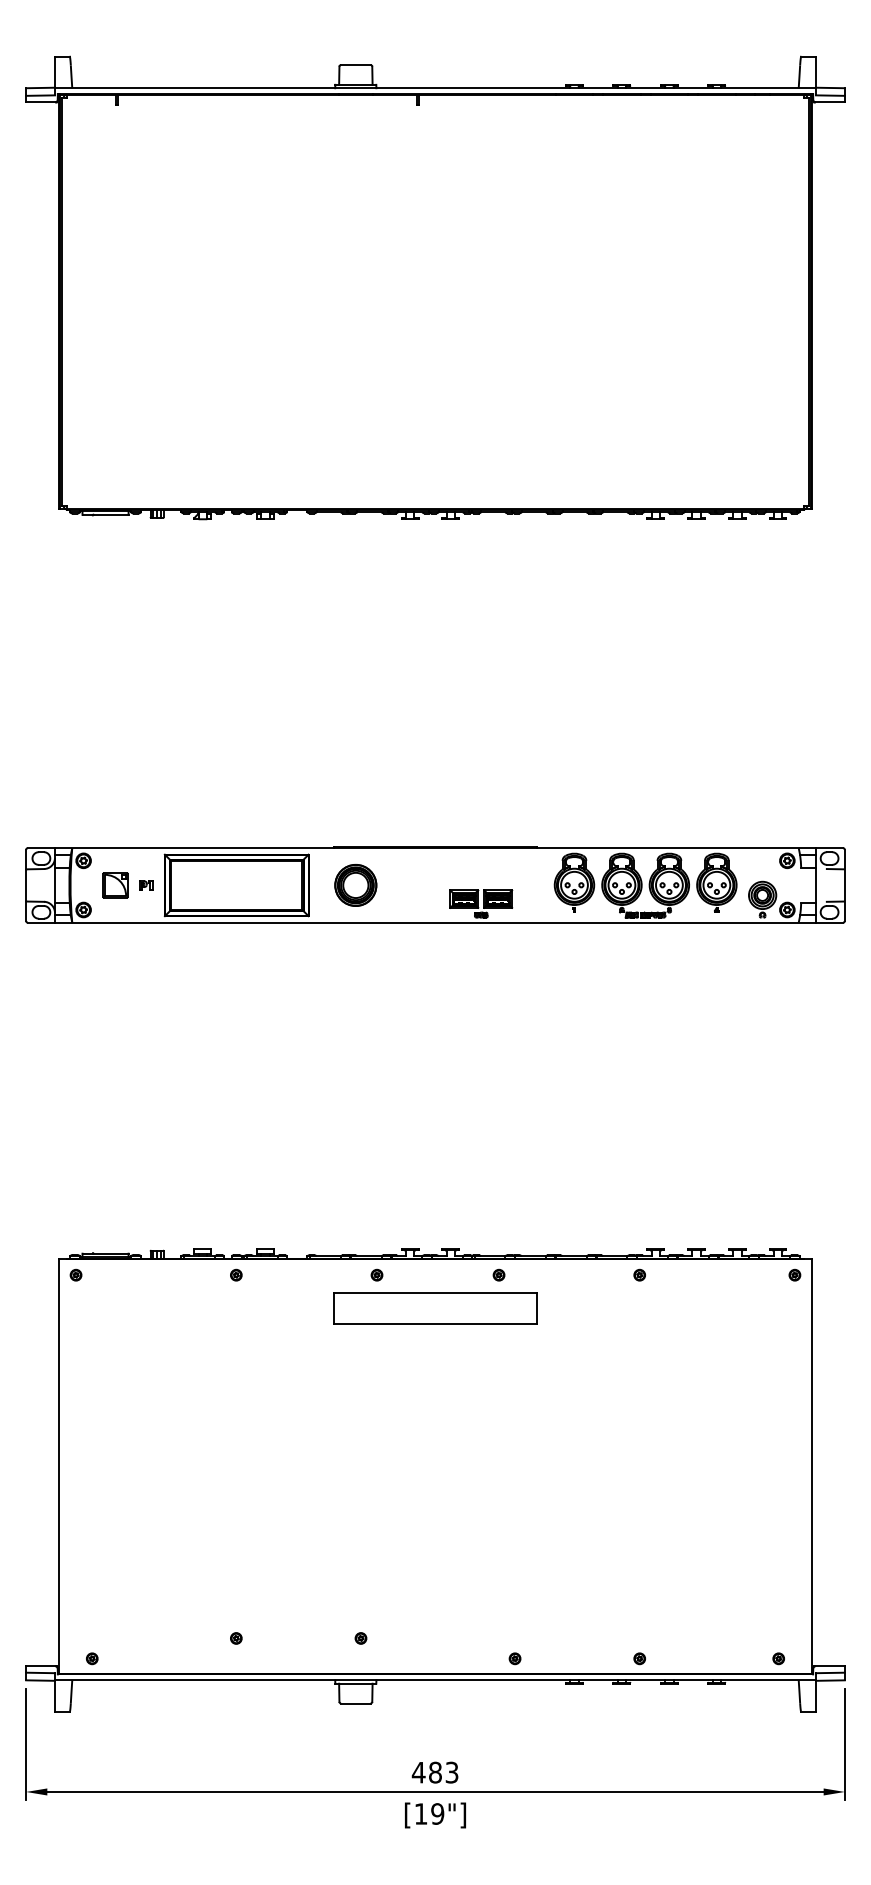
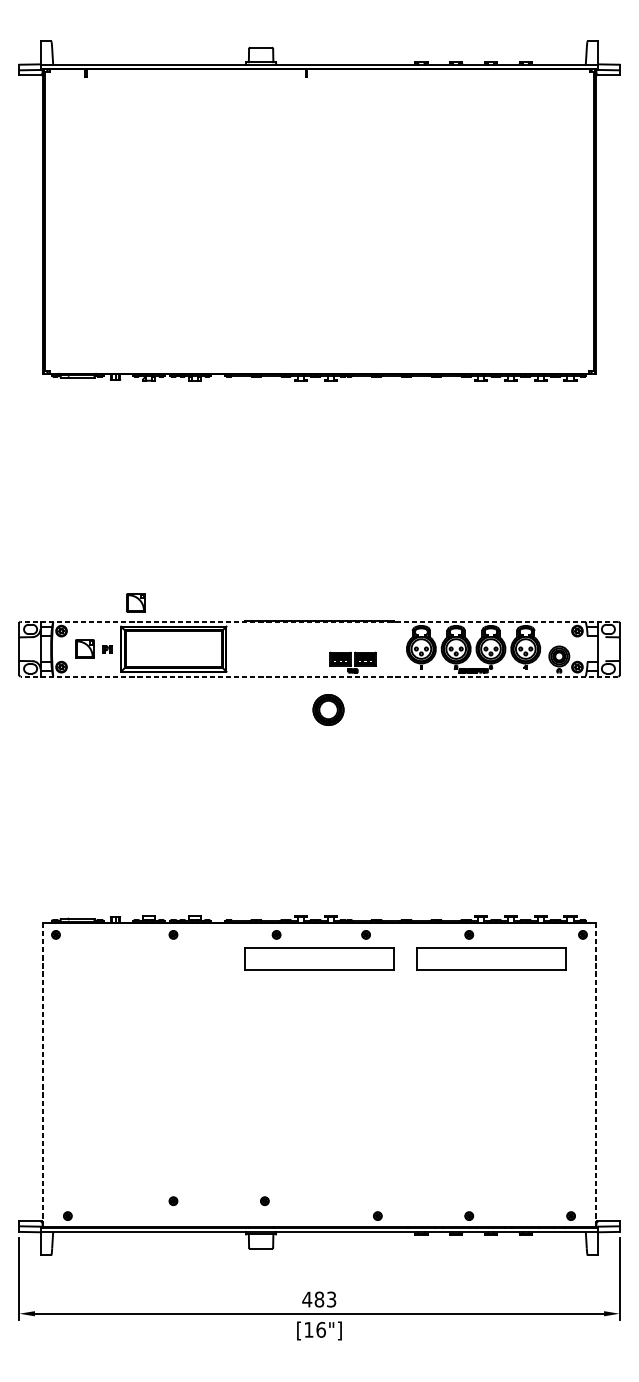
part: (185, 822) -> (136, 603), added
line: (435, 848) -> (319, 622), solid -> dashed
part: (355, 885) -> (328, 710), moved
line: (435, 922) -> (319, 676), solid -> dashed
part: (670, 1308) -> (491, 959), added
line: (58, 1466) -> (43, 1075), solid -> dashed
line: (812, 1466) -> (595, 1075), solid -> dashed
text: (437, 1813) -> (320, 1329), [19"] -> [16"]

